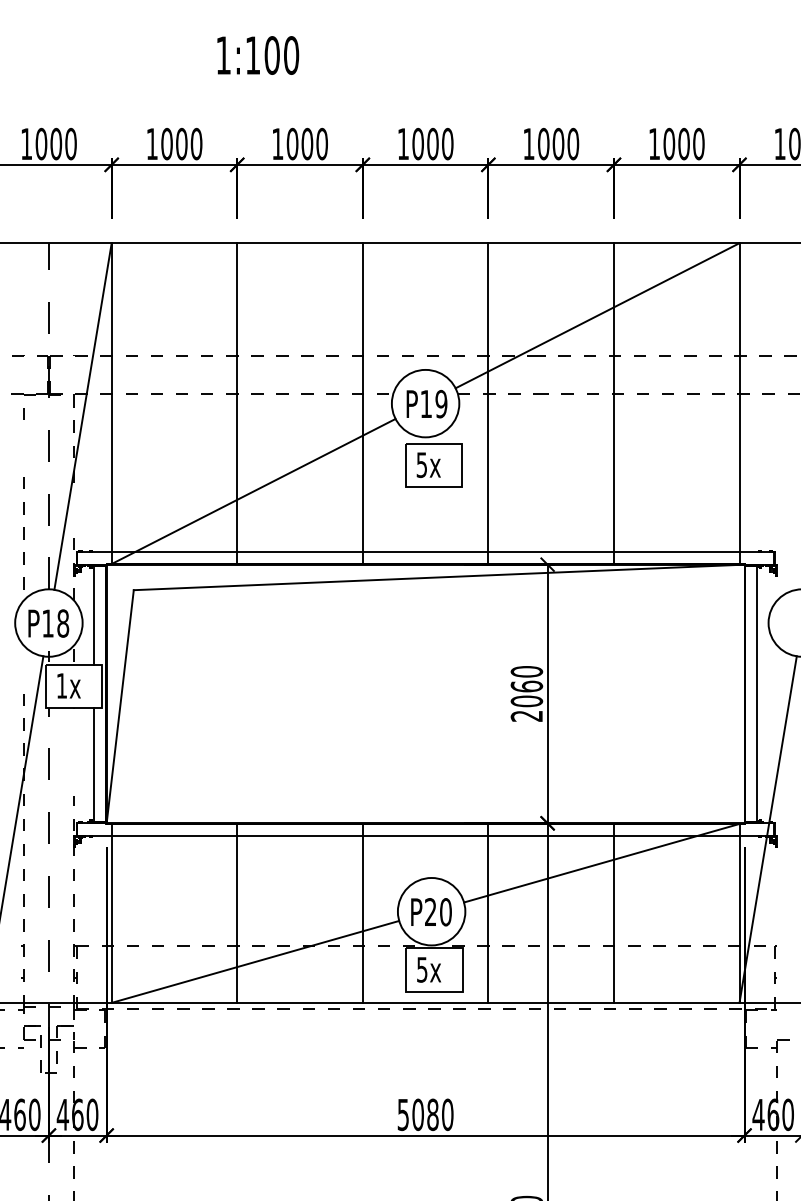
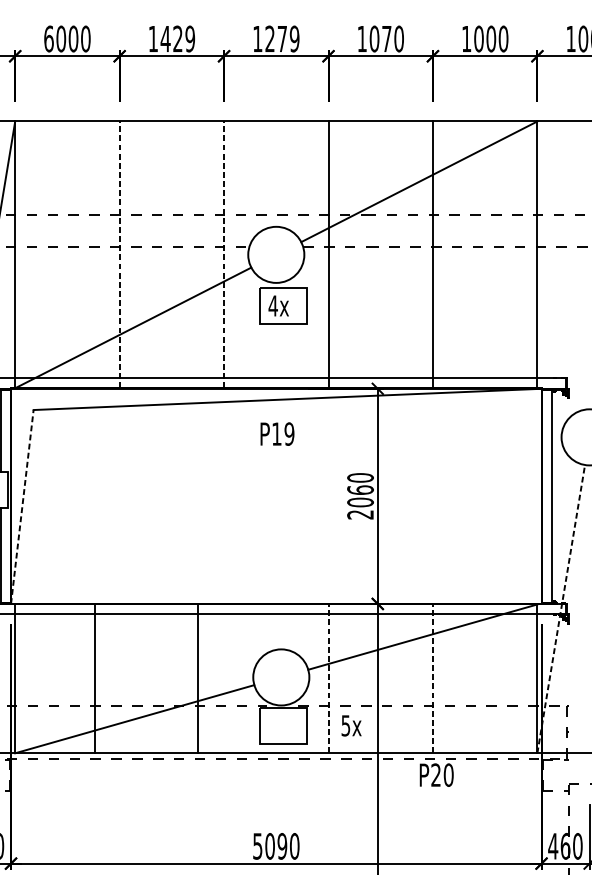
text: (152, 143) -> (49, 38), 1000 -> 6000
text: (306, 143) -> (177, 38), 1000 -> 1429
text: (558, 143) -> (386, 38), 1000 -> 1070
text: (432, 144) -> (282, 39), 1000 -> 1279
line: (237, 403) -> (119, 254), solid -> dashed
line: (362, 403) -> (223, 254), solid -> dashed
text: (426, 404) -> (277, 434), moved
text: (421, 465) -> (272, 306), 5x -> 4x
line: (120, 706) -> (22, 506), solid -> dashed
line: (768, 829) -> (561, 609), solid -> dashed
line: (237, 912) -> (94, 678), moved
line: (362, 912) -> (198, 678), moved
text: (431, 912) -> (436, 775), moved
line: (488, 912) -> (328, 678), solid -> dashed
line: (613, 912) -> (432, 678), solid -> dashed
text: (429, 969) -> (351, 725), moved
text: (432, 1114) -> (282, 846), 5080 -> 5090

